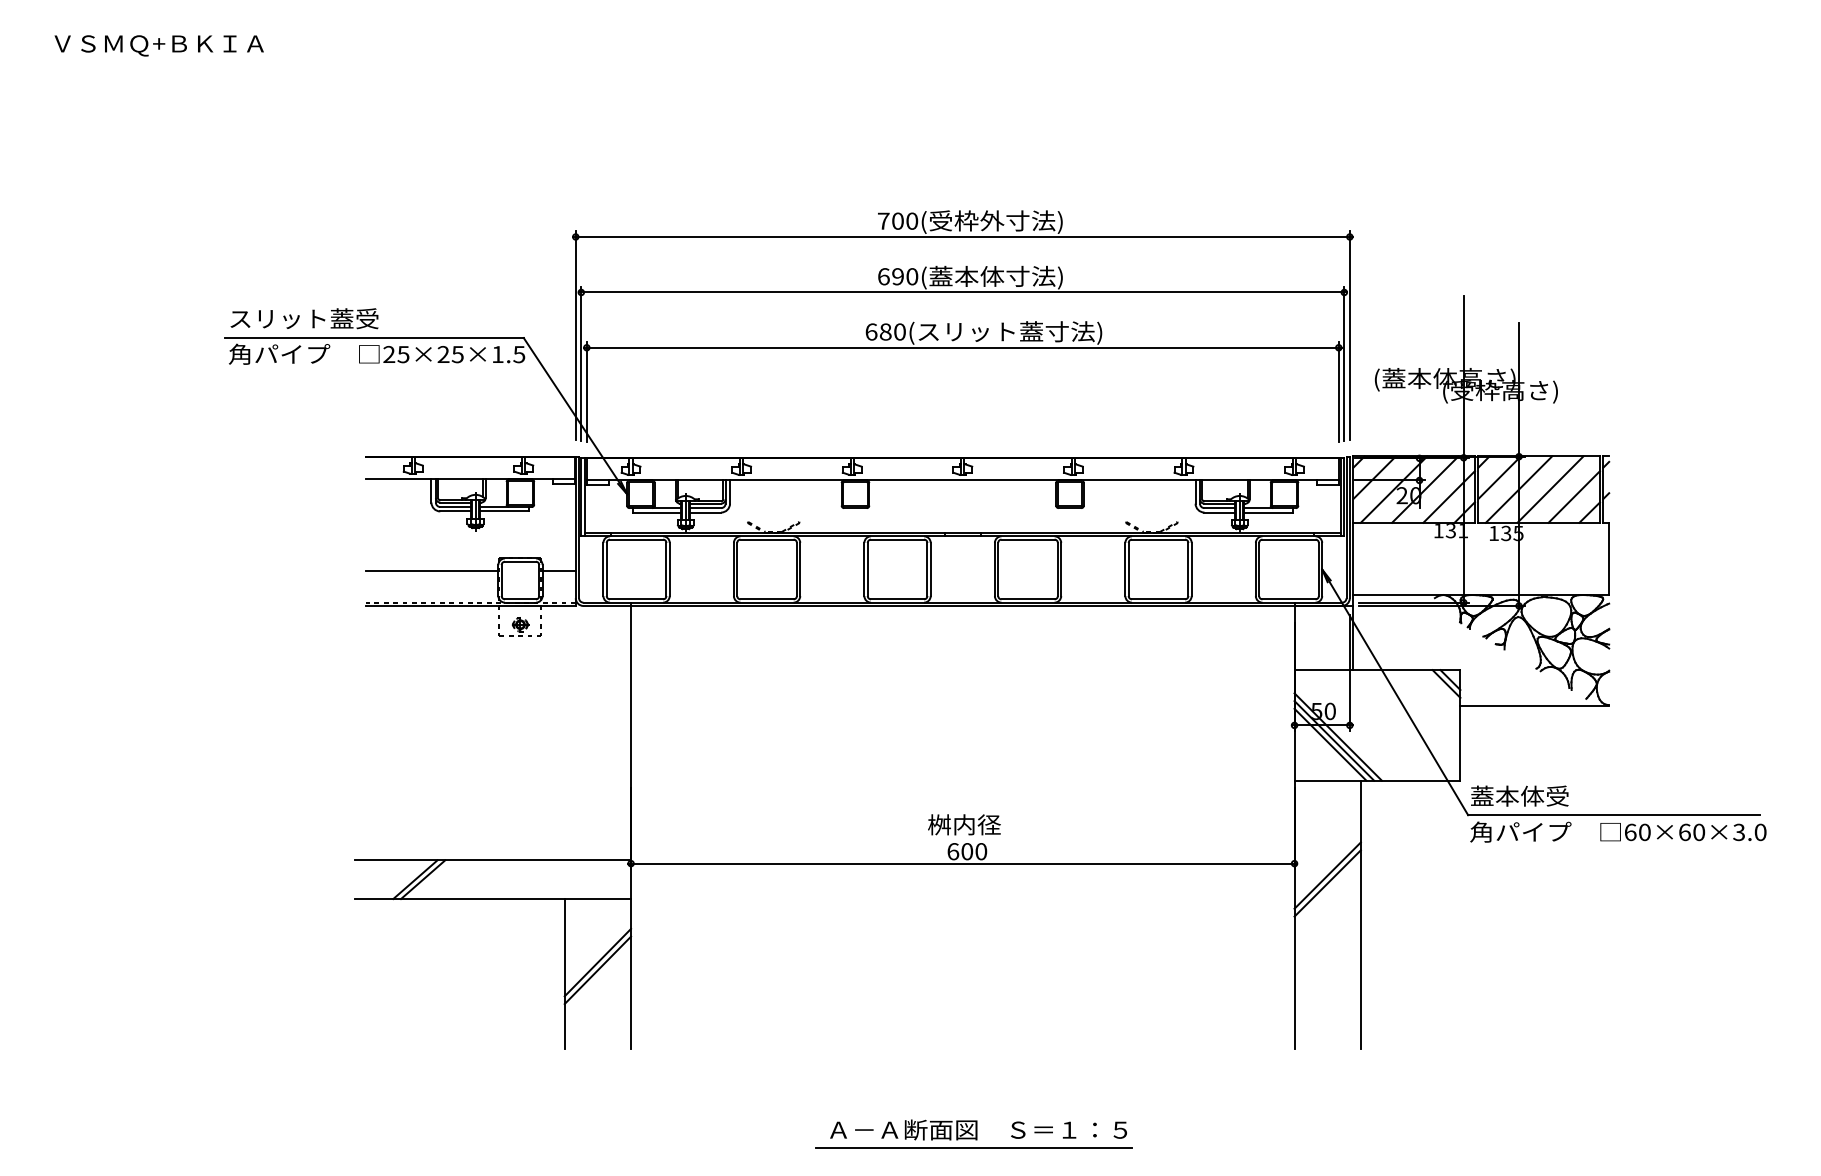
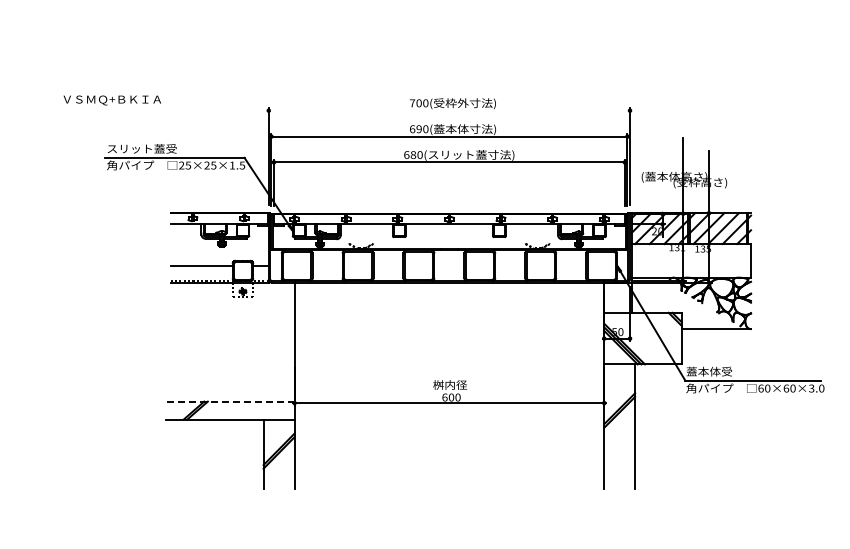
text: (157, 45) -> (111, 100), moved
line: (962, 236) -> (449, 110), removed
line: (493, 860) -> (230, 401), solid -> dashed
part: (973, 1134) -> (454, 529), removed

